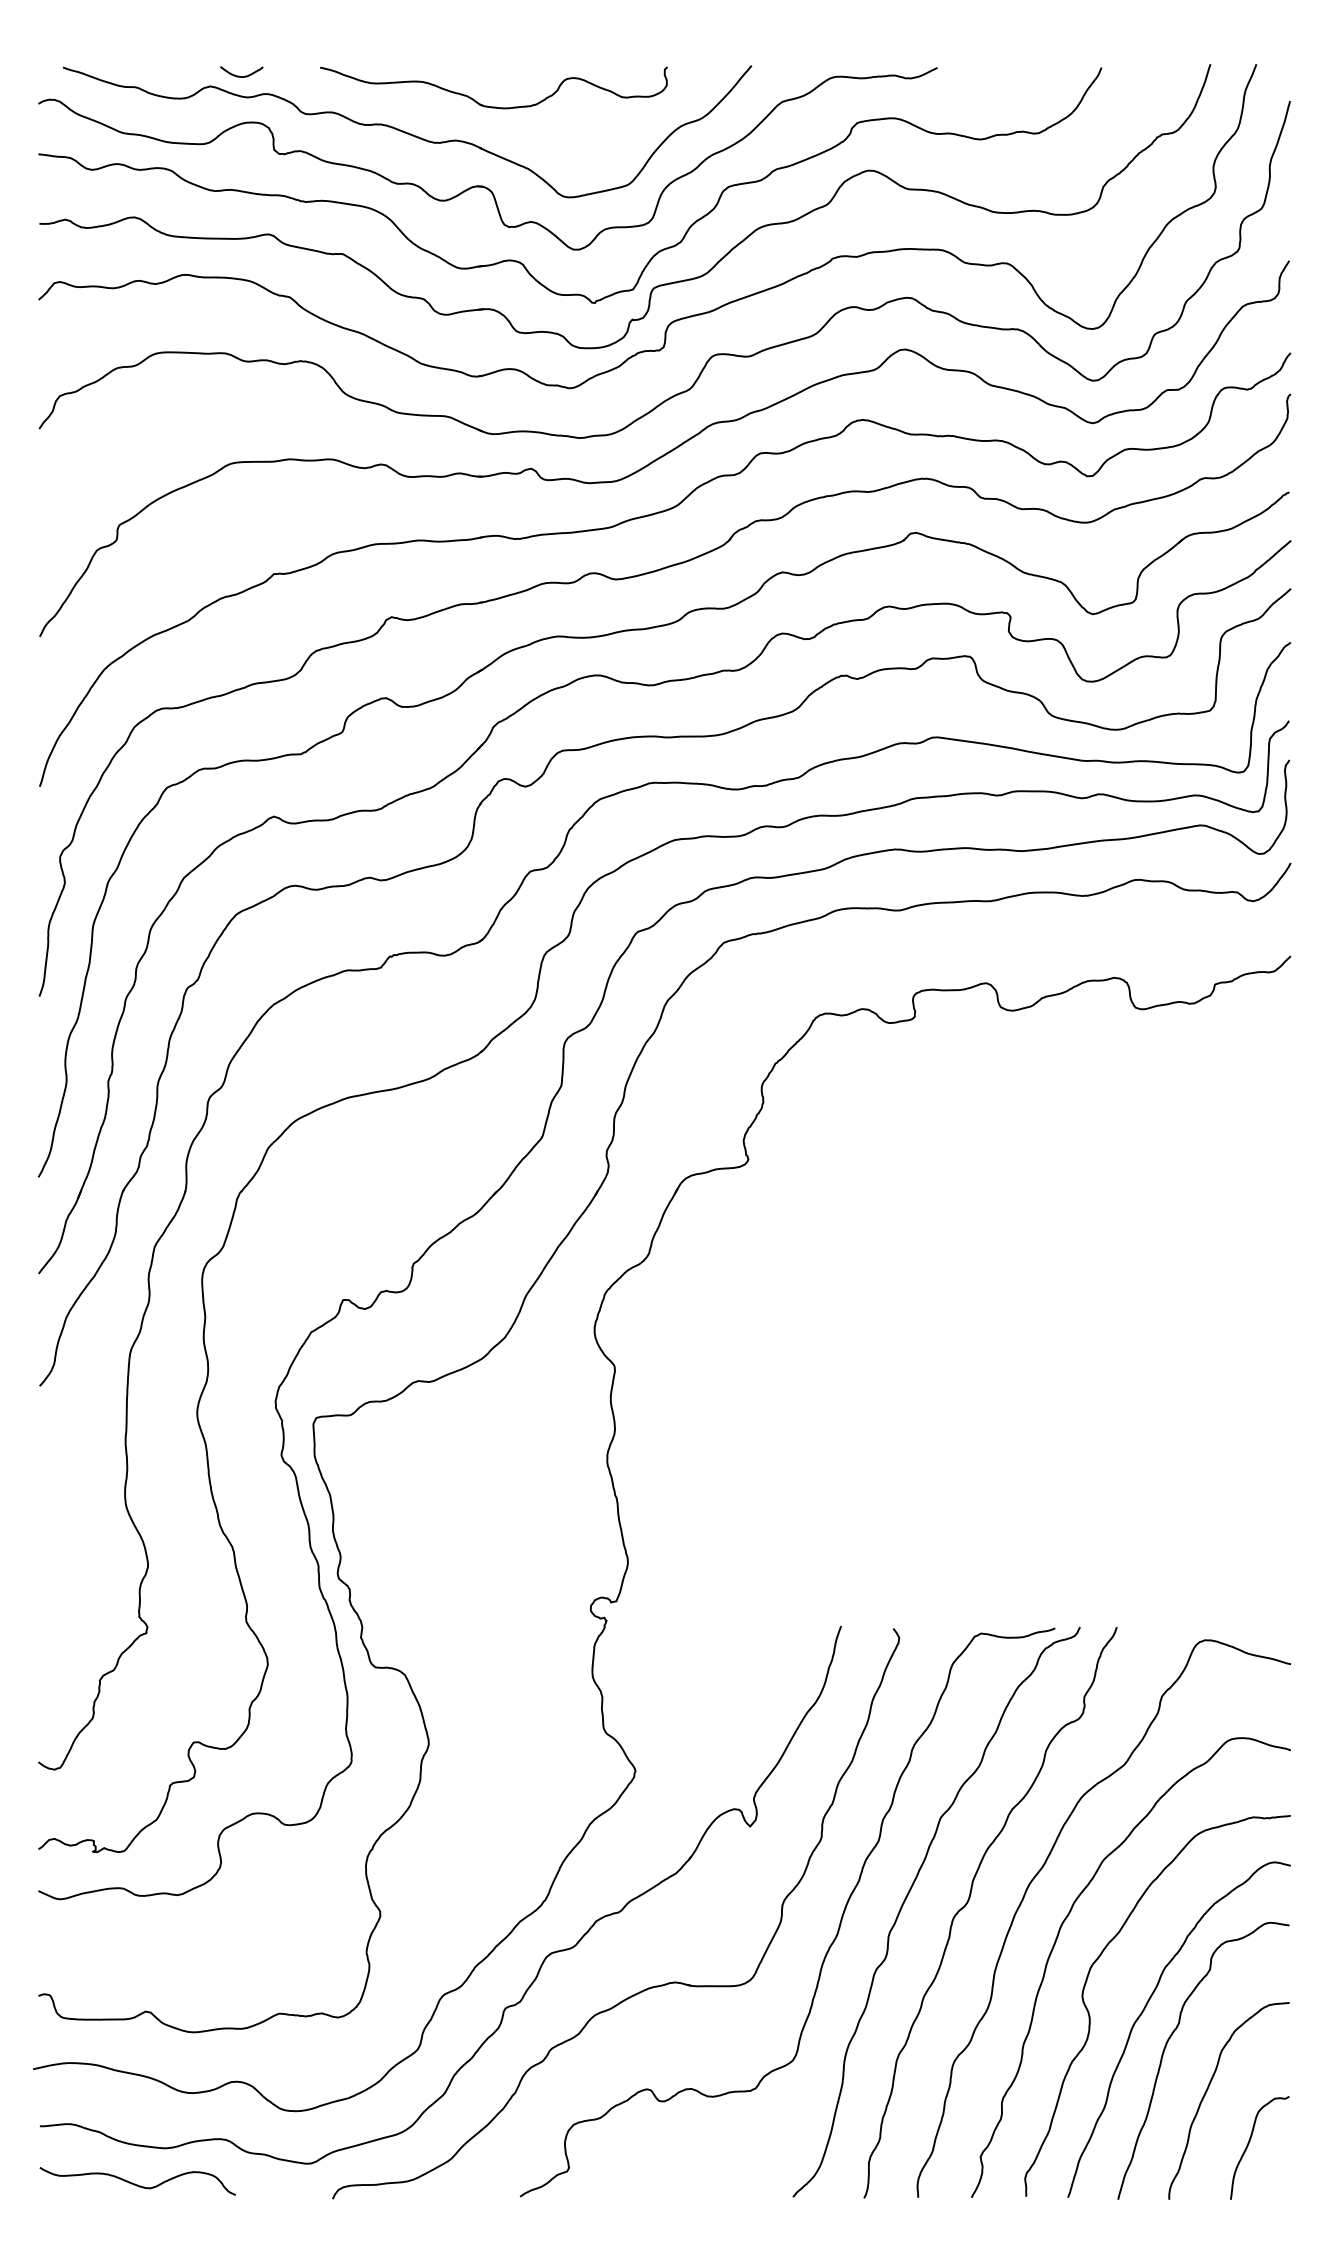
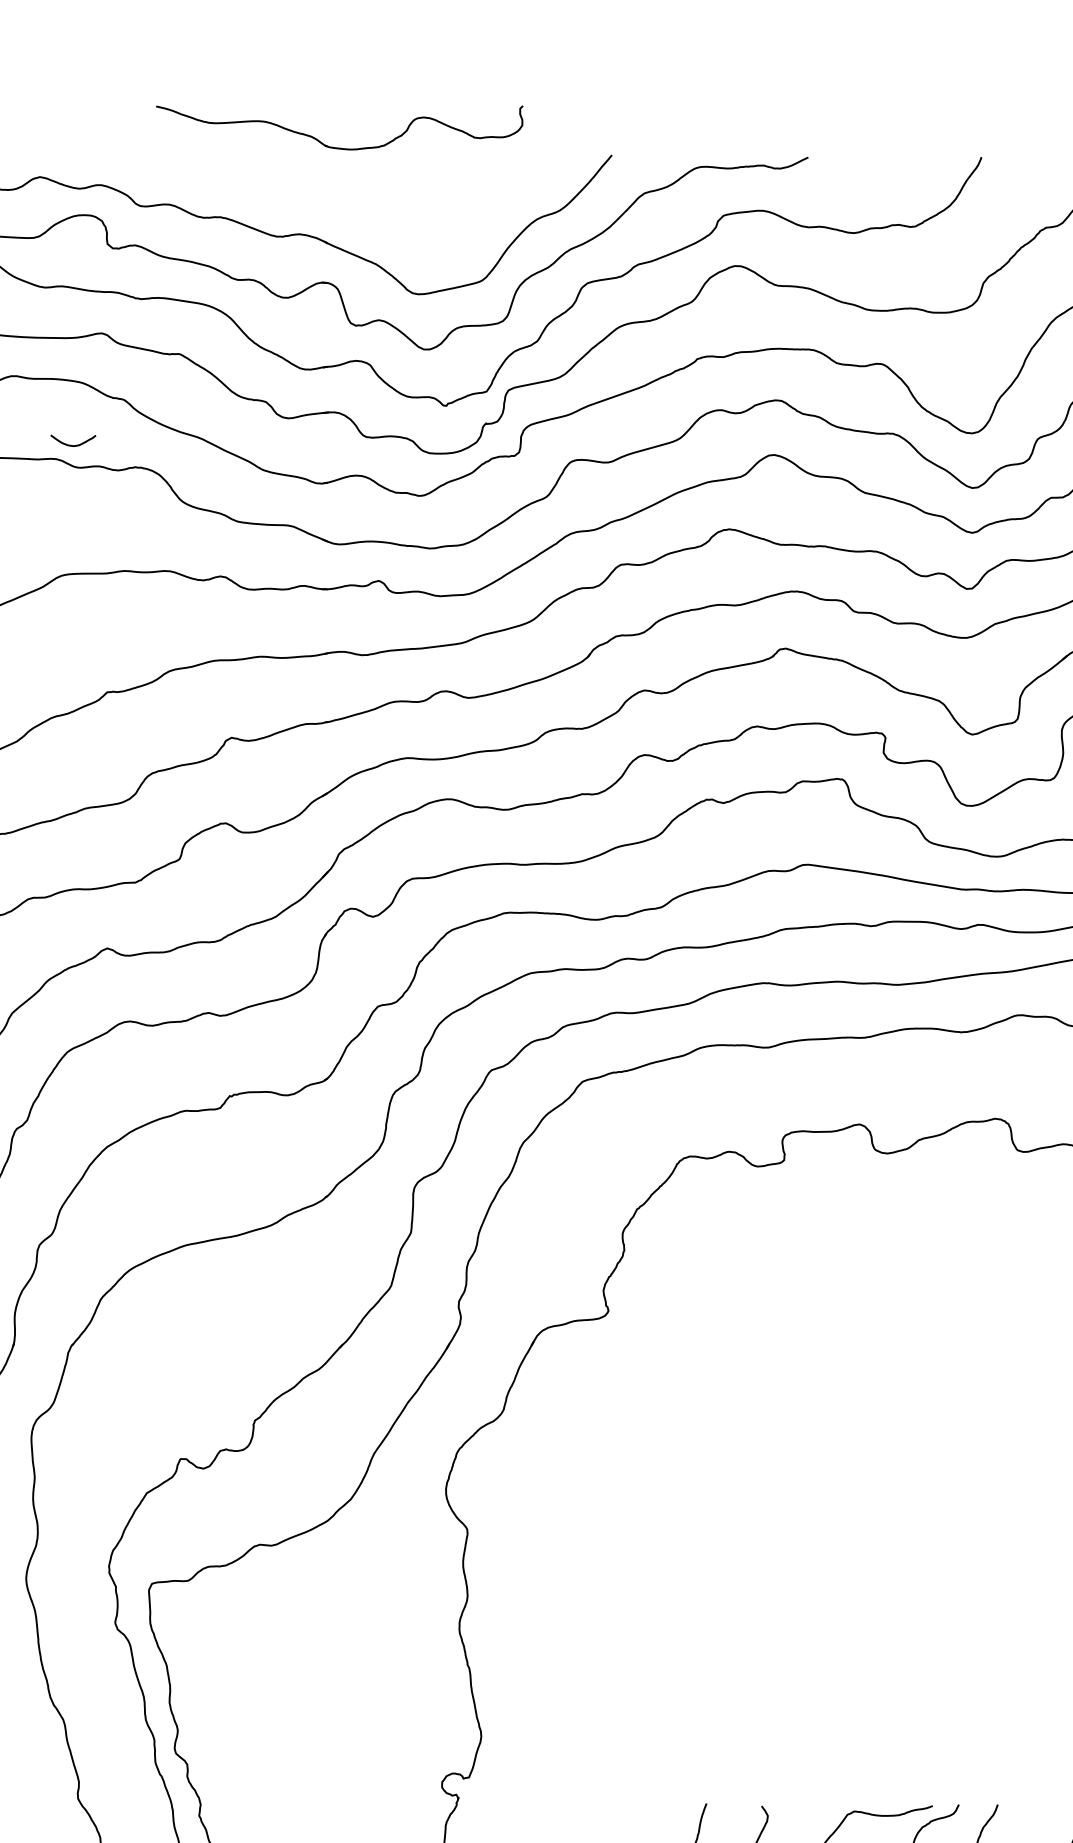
curve: (239, 75) -> (70, 444), moved
part: (487, 105) -> (332, 146), moved

